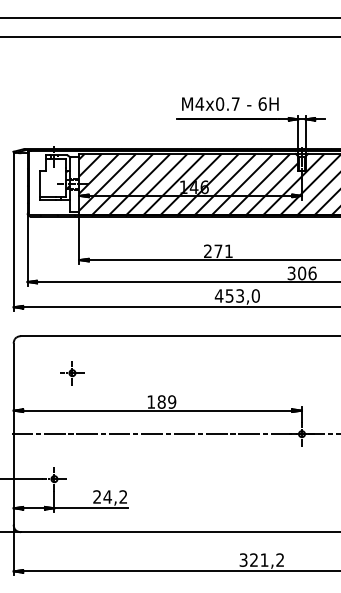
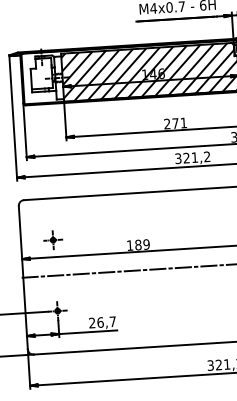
text: (236, 295) -> (191, 157), 453,0 -> 321,2
part: (72, 373) -> (53, 240), moved
text: (115, 496) -> (106, 321), 24,2 -> 26,7

